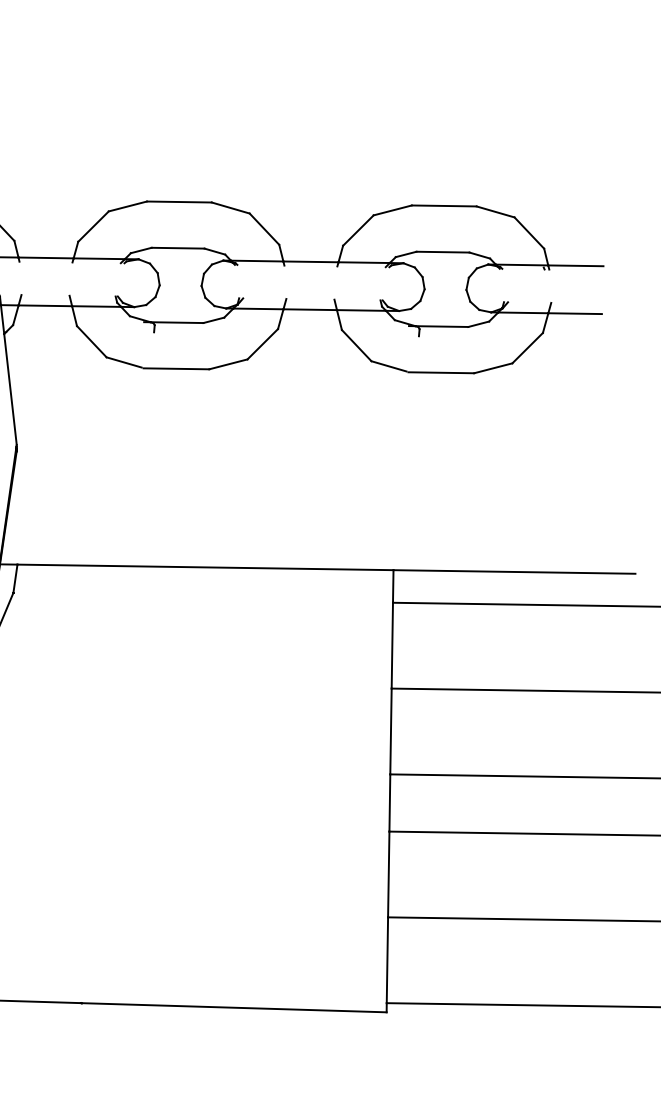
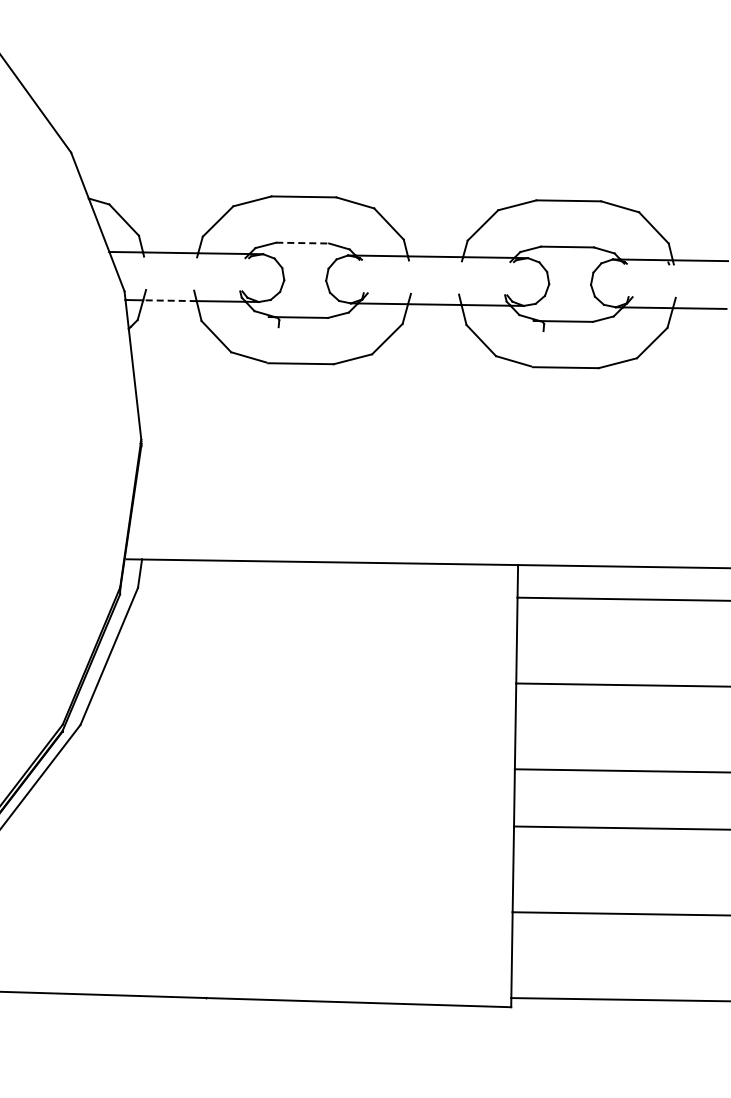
line: (178, 248) -> (303, 243), solid -> dashed
line: (44, 305) -> (169, 300), solid -> dashed

